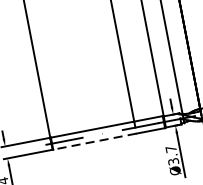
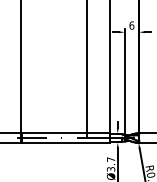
line: (94, 141) -> (54, 142), dashed -> solid

